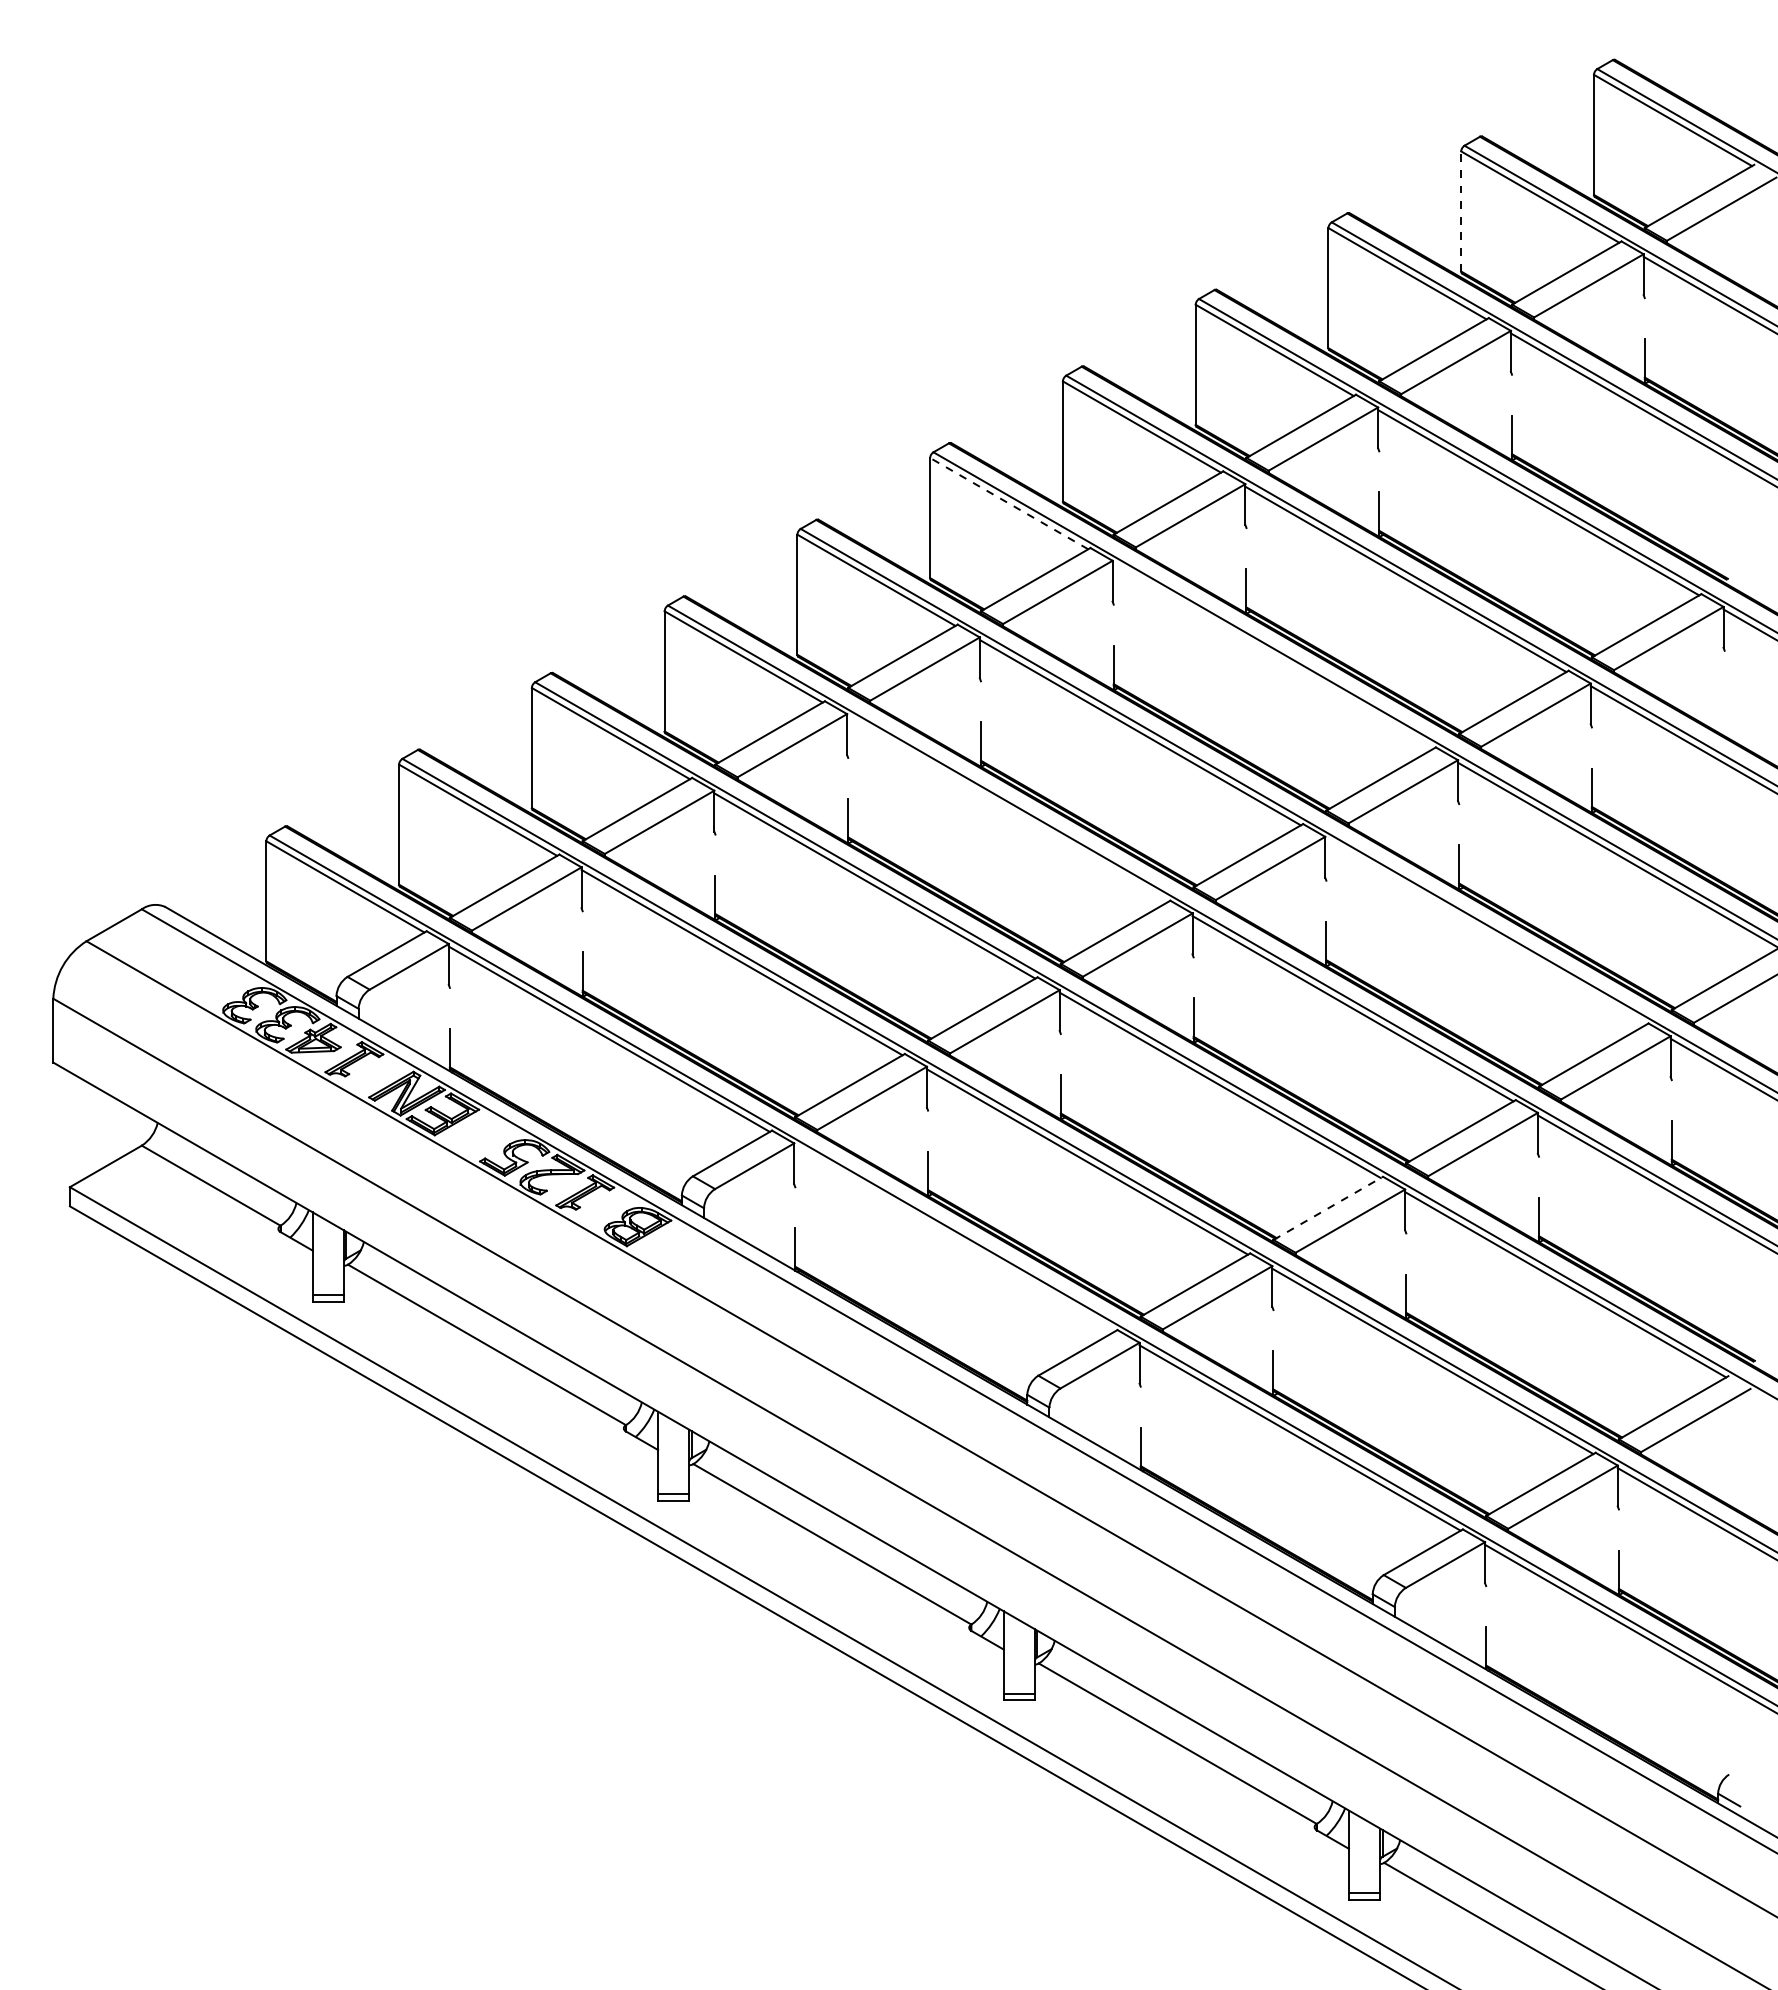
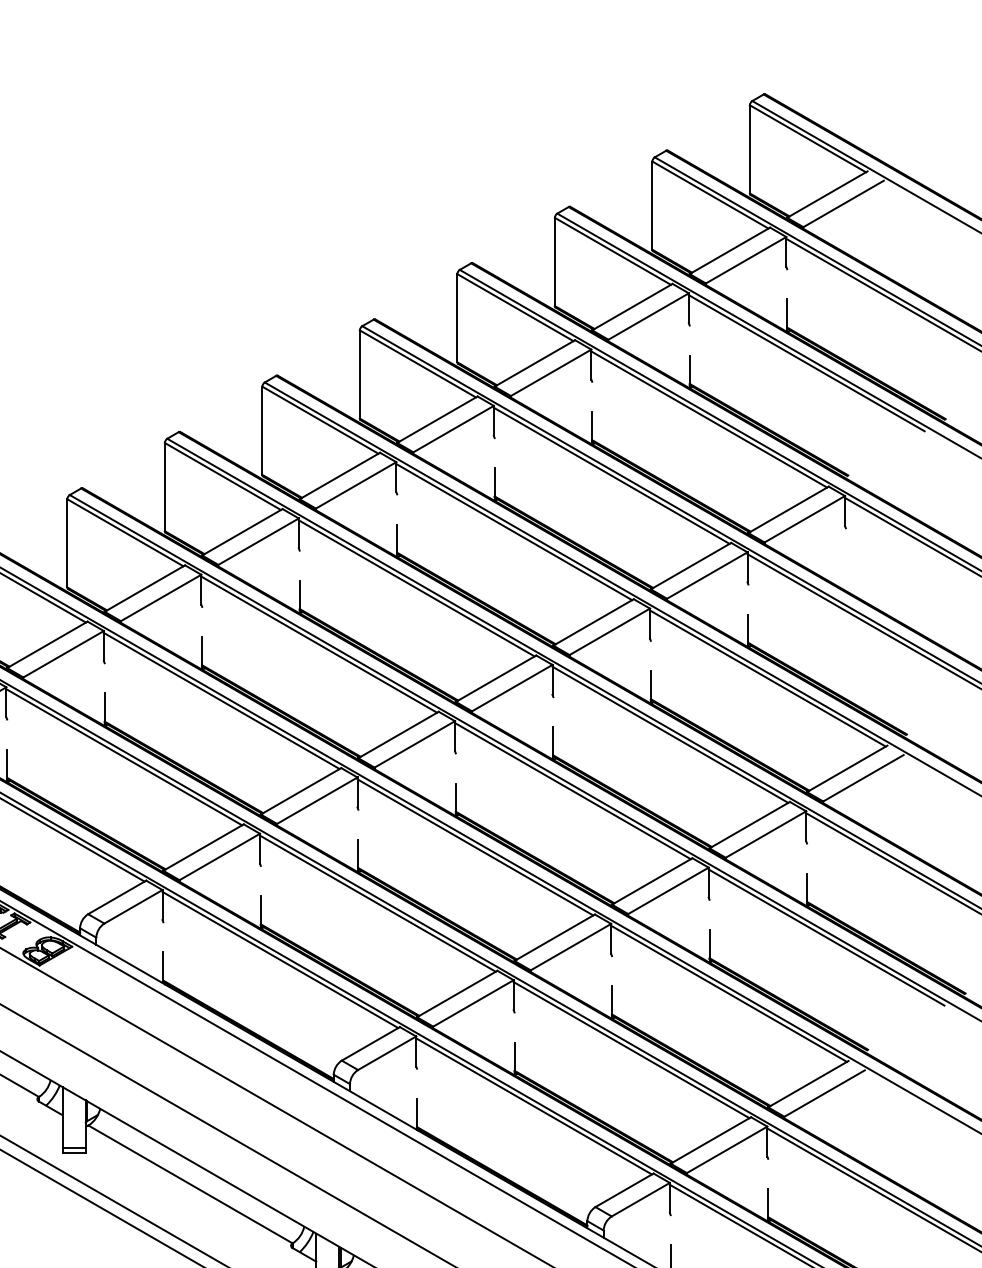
line: (1461, 211) -> (652, 205), dashed -> solid
line: (1008, 503) -> (319, 420), dashed -> solid
line: (1272, 655) -> (513, 531), added
line: (1007, 809) -> (319, 644), added
line: (1485, 931) -> (670, 734), added
line: (1328, 1208) -> (554, 937), dashed -> solid
line: (954, 1238) -> (280, 959), added

